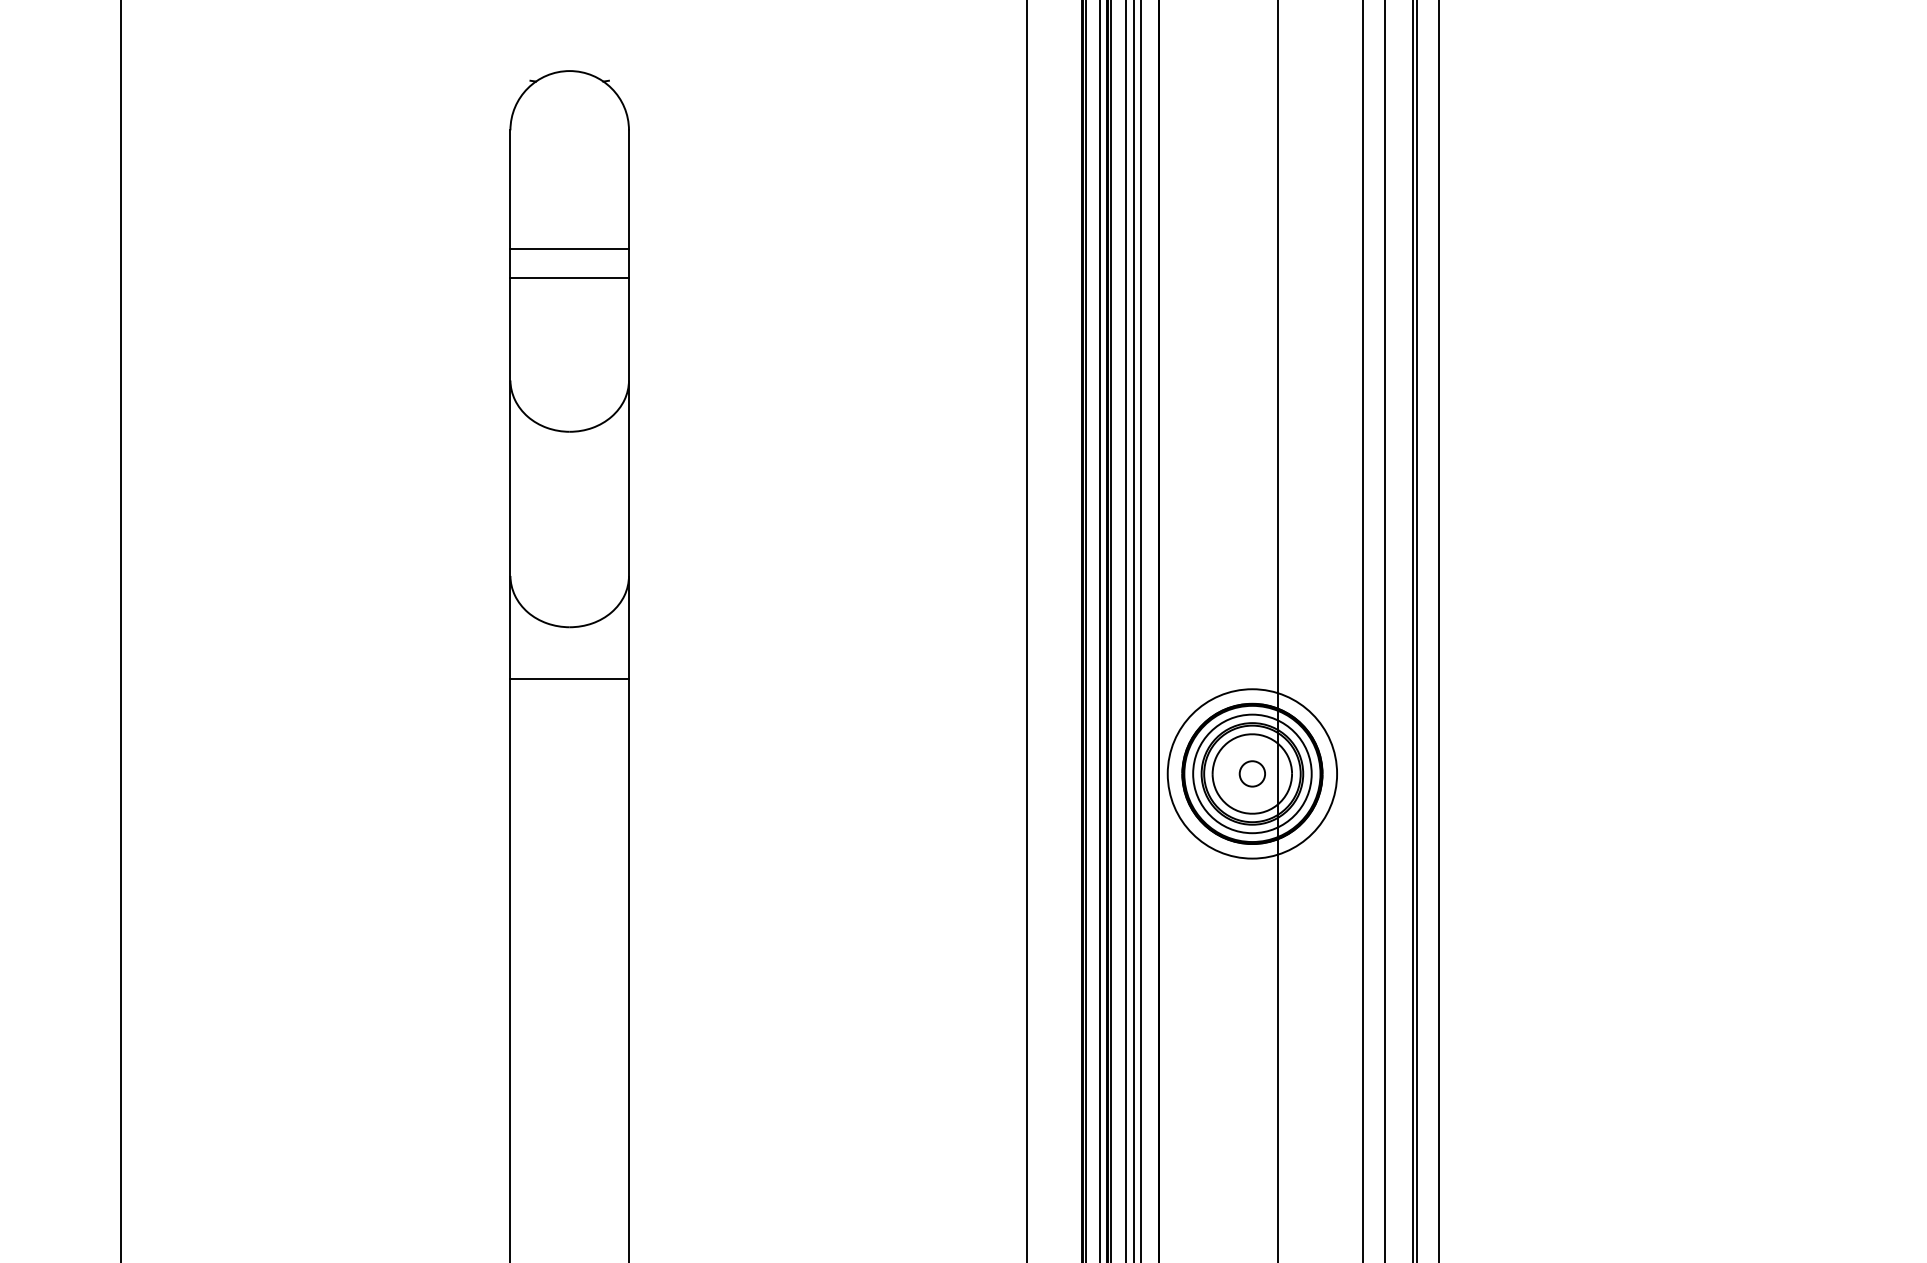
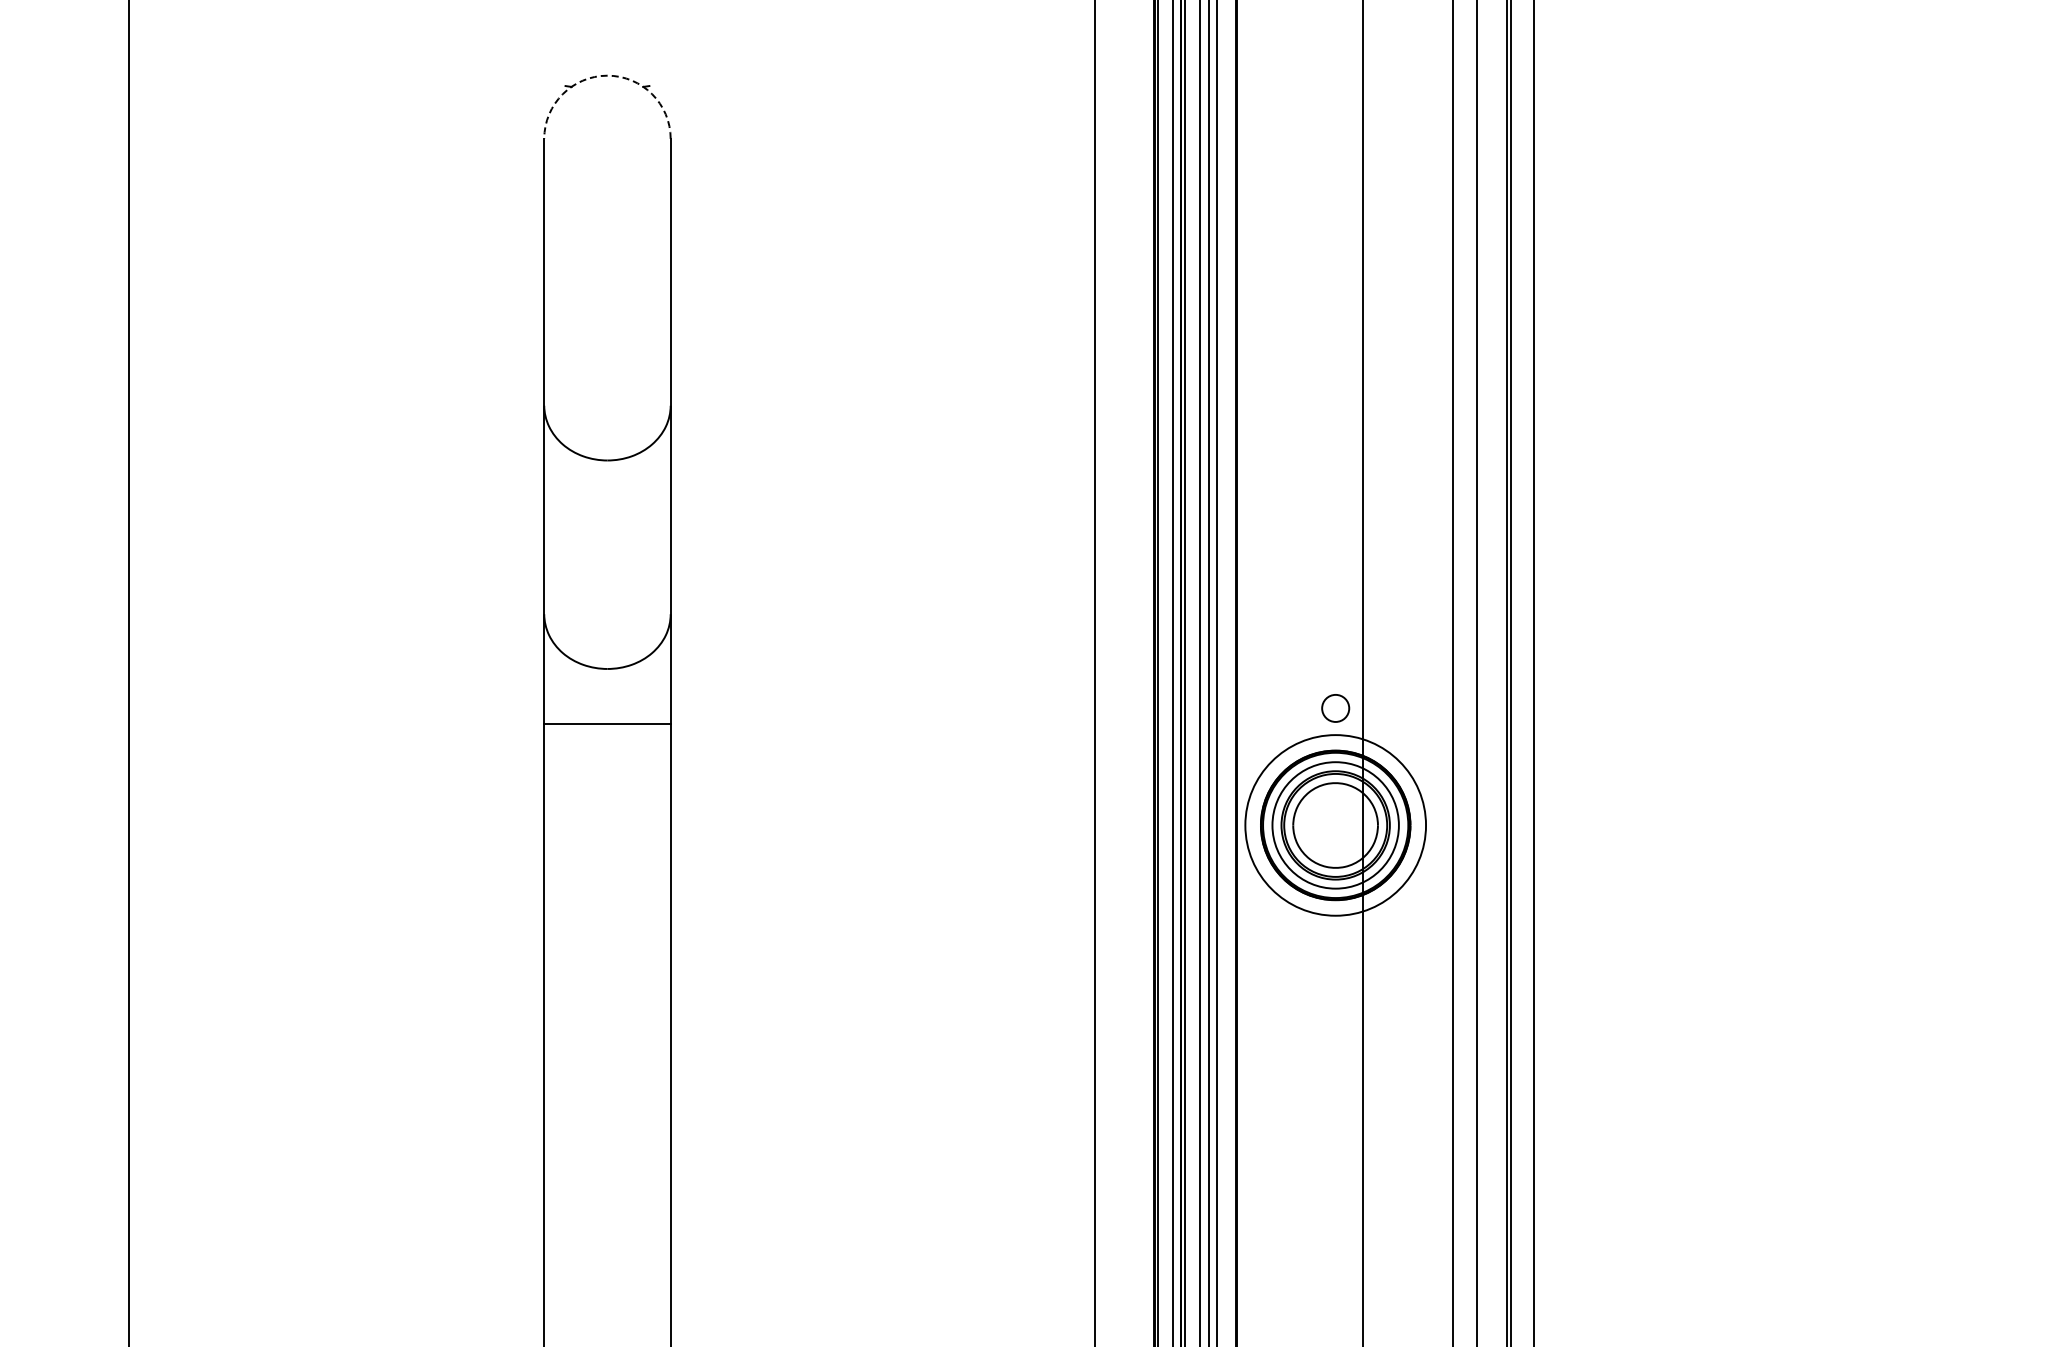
arc: (569, 70) -> (607, 75), solid -> dashed
line: (569, 249) -> (607, 265), removed
line: (569, 278) -> (607, 296), removed
circle: (1252, 774) -> (1335, 708), moved

